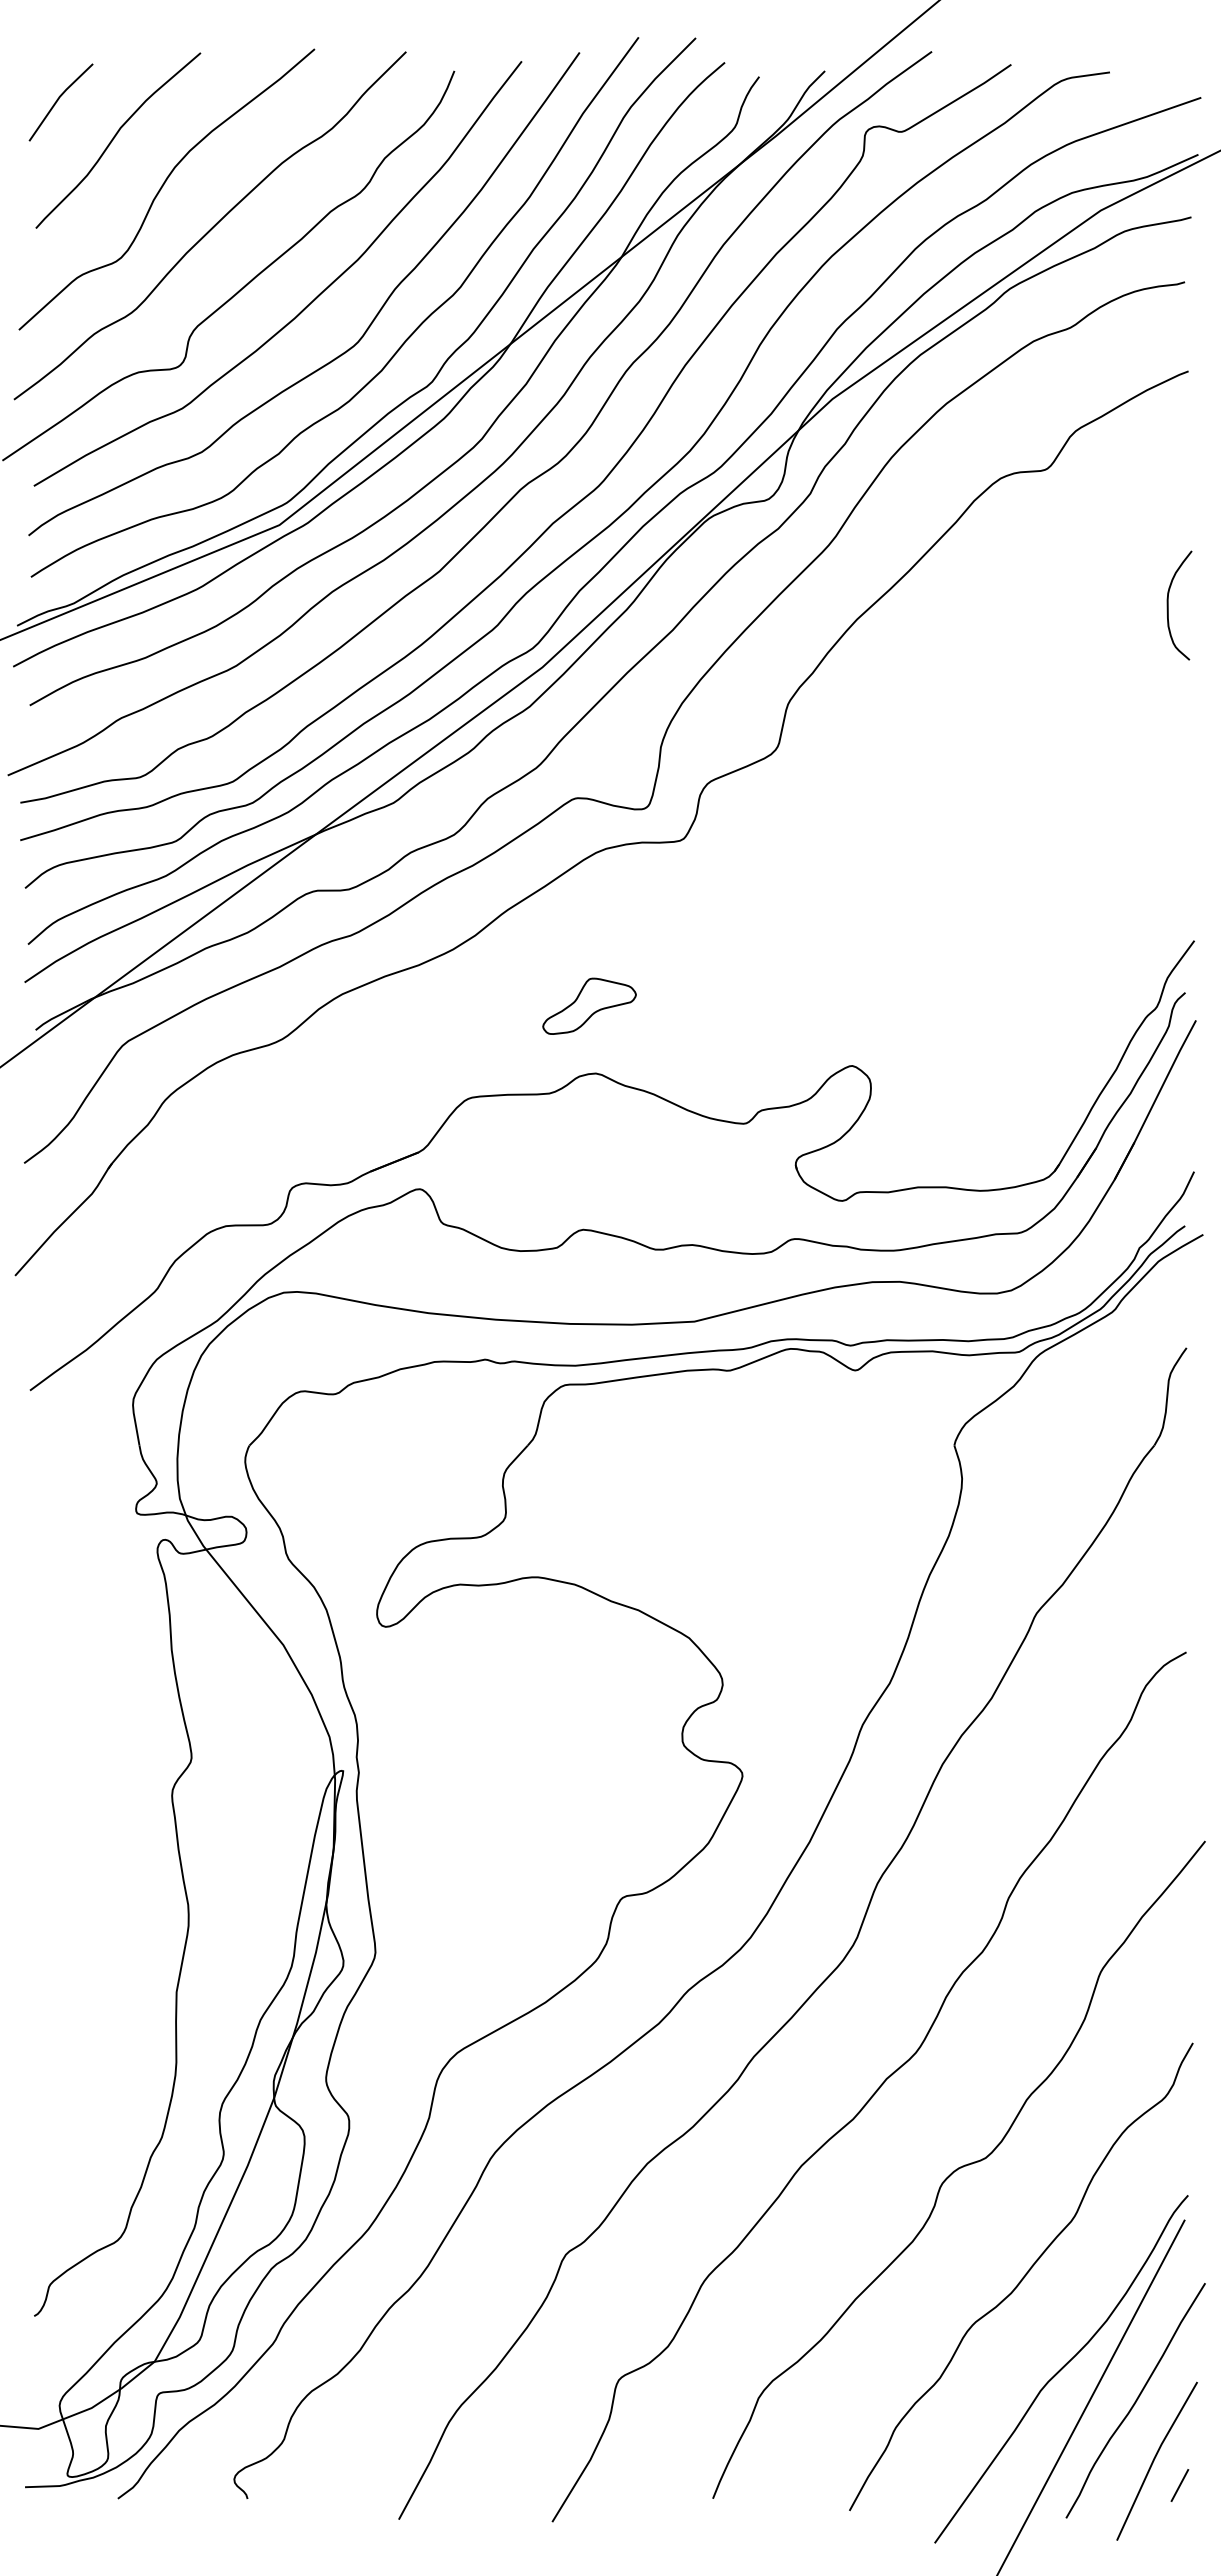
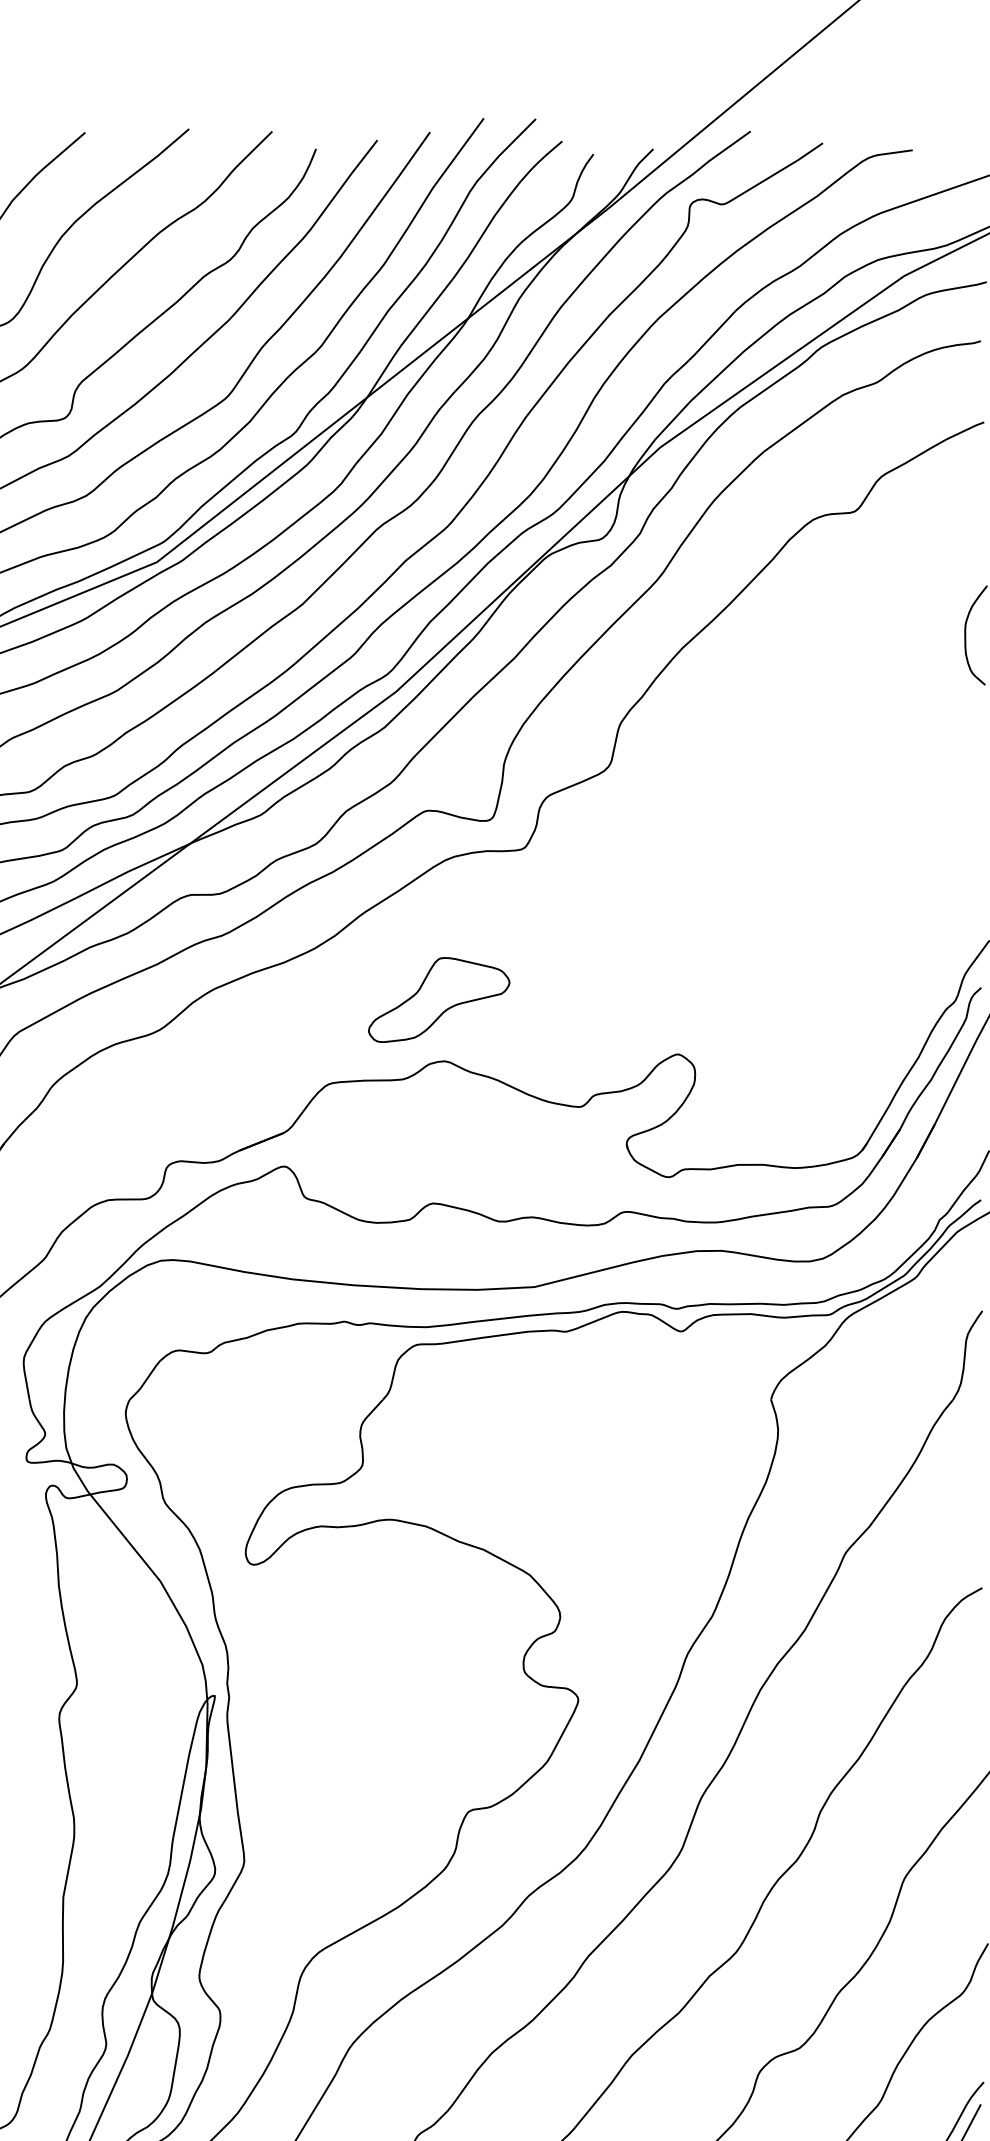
part: (589, 1006) -> (439, 1000), size x1.67

